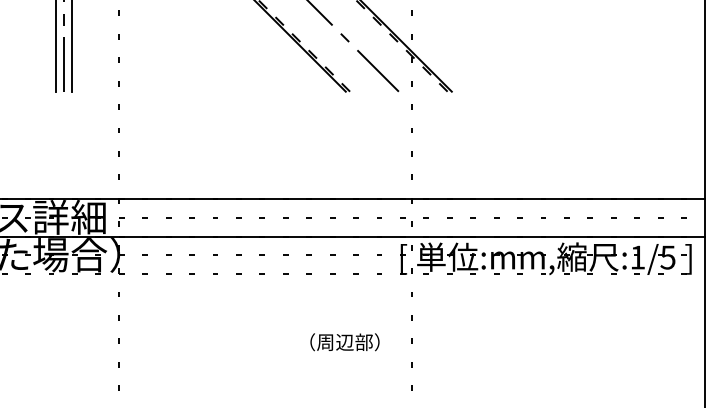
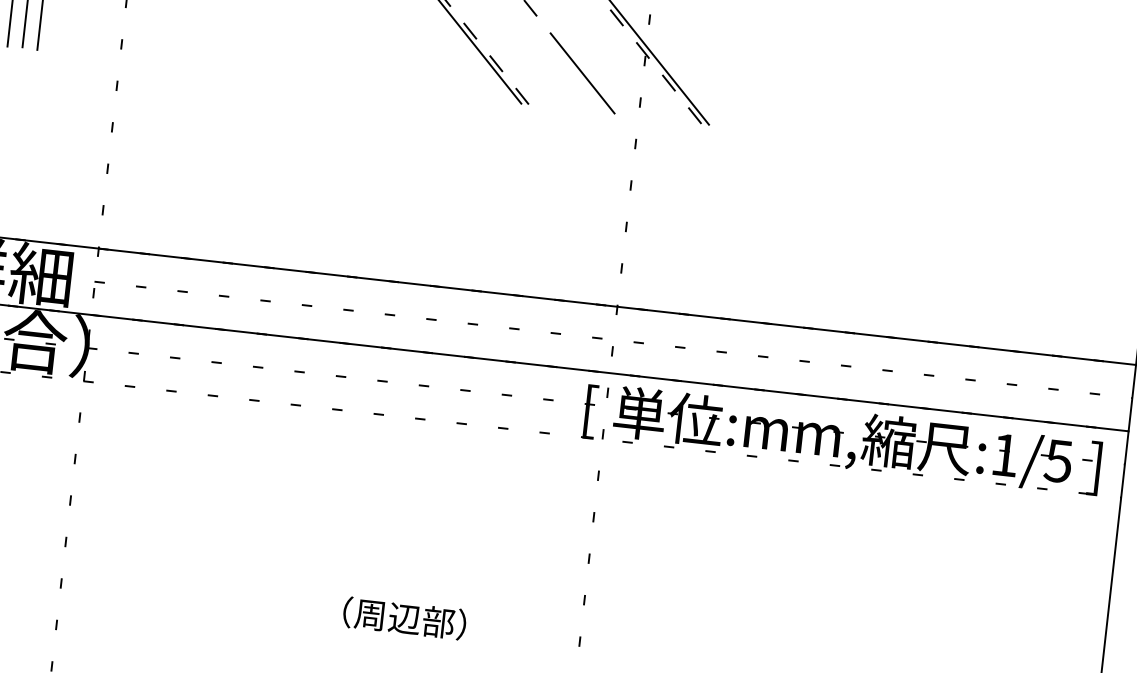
text: (344, 342) -> (403, 618), moved

